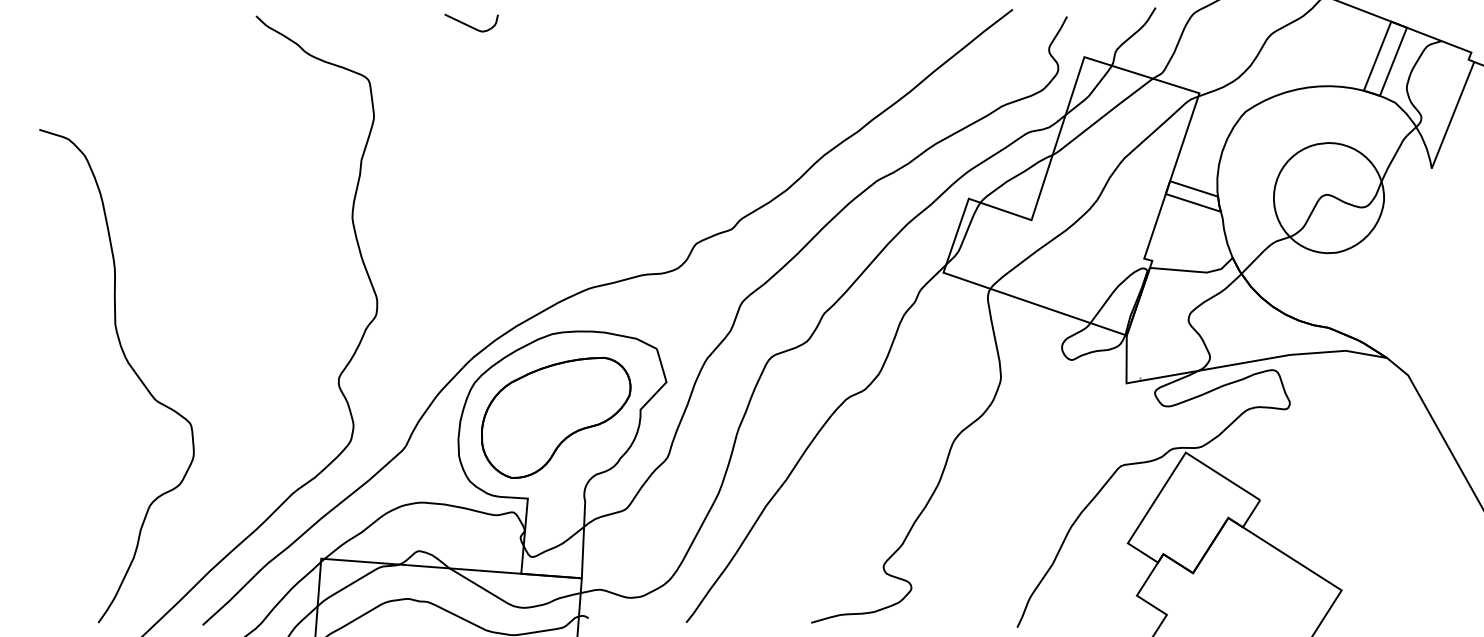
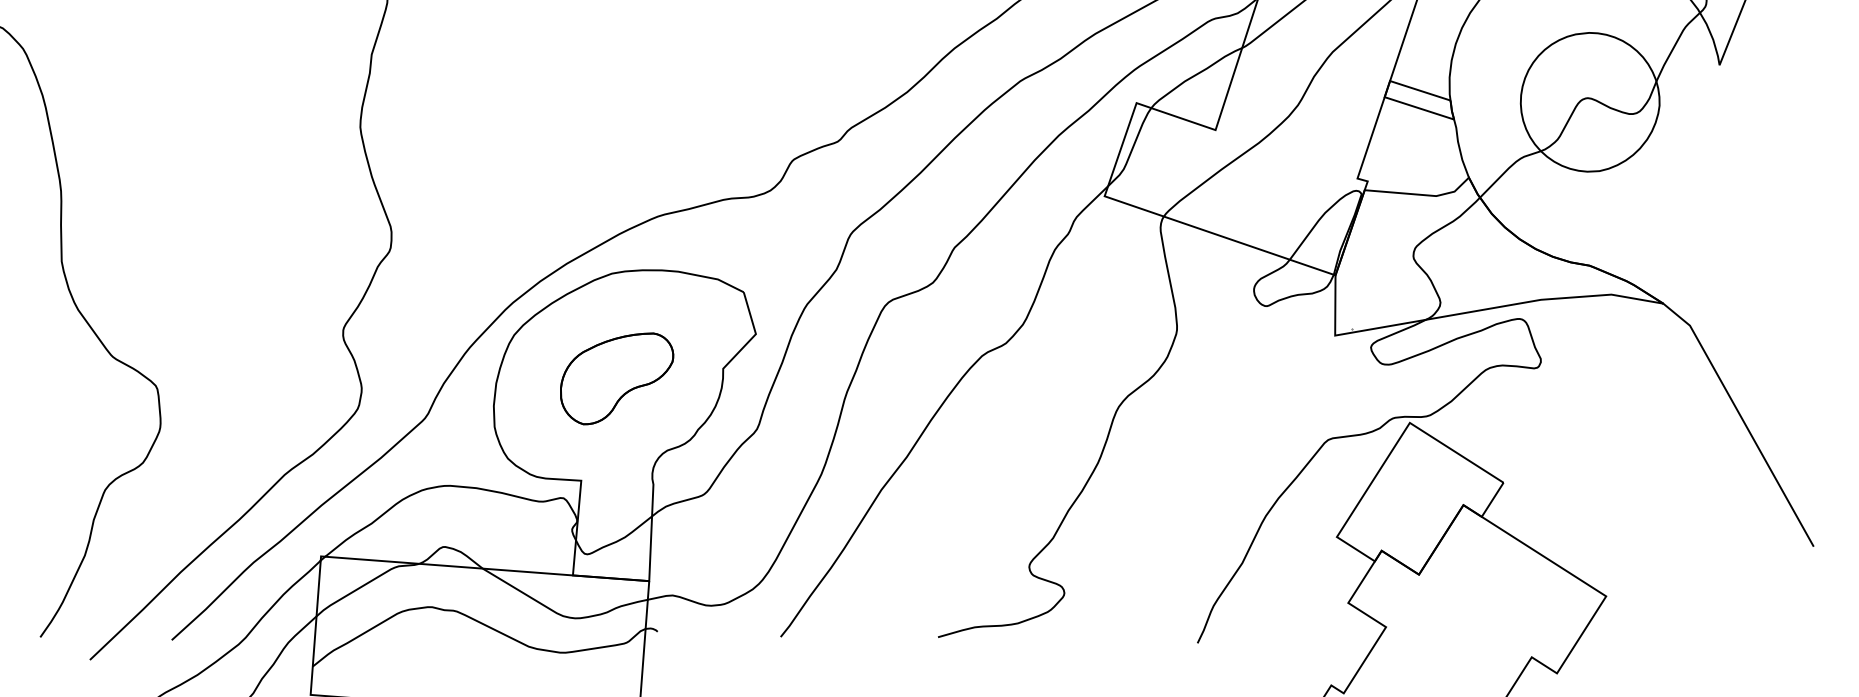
part: (556, 417) -> (617, 378), size x0.6

